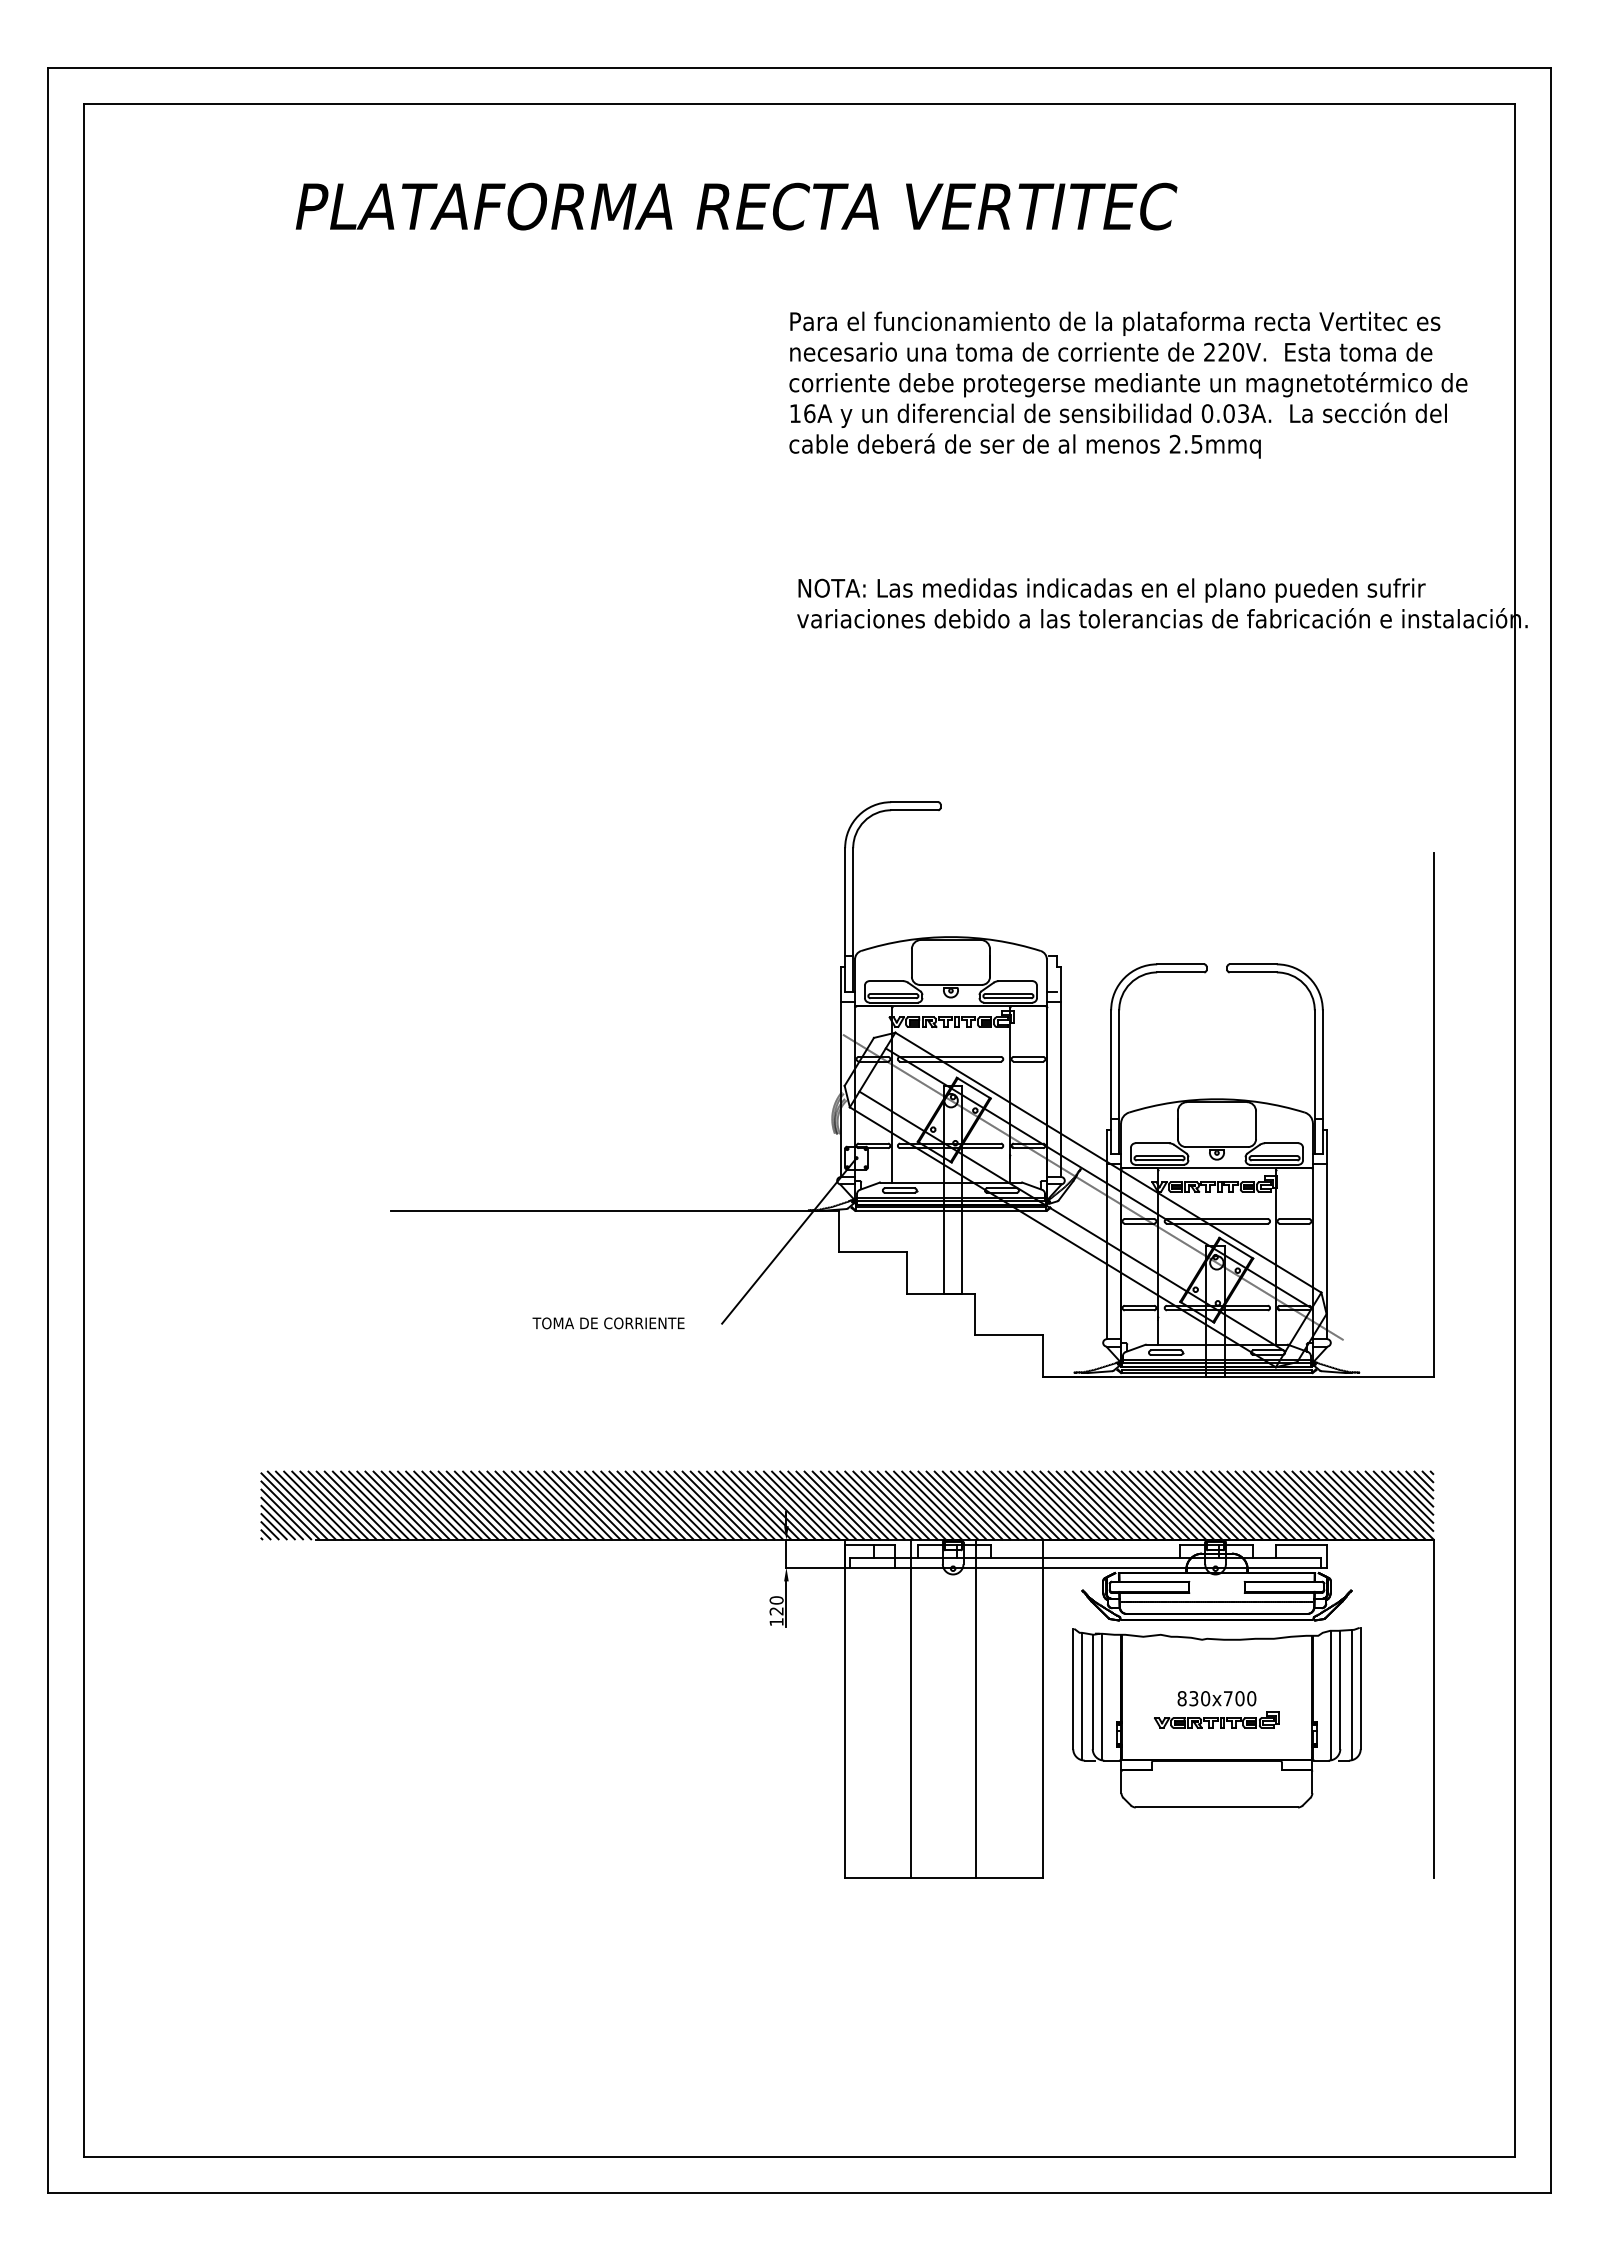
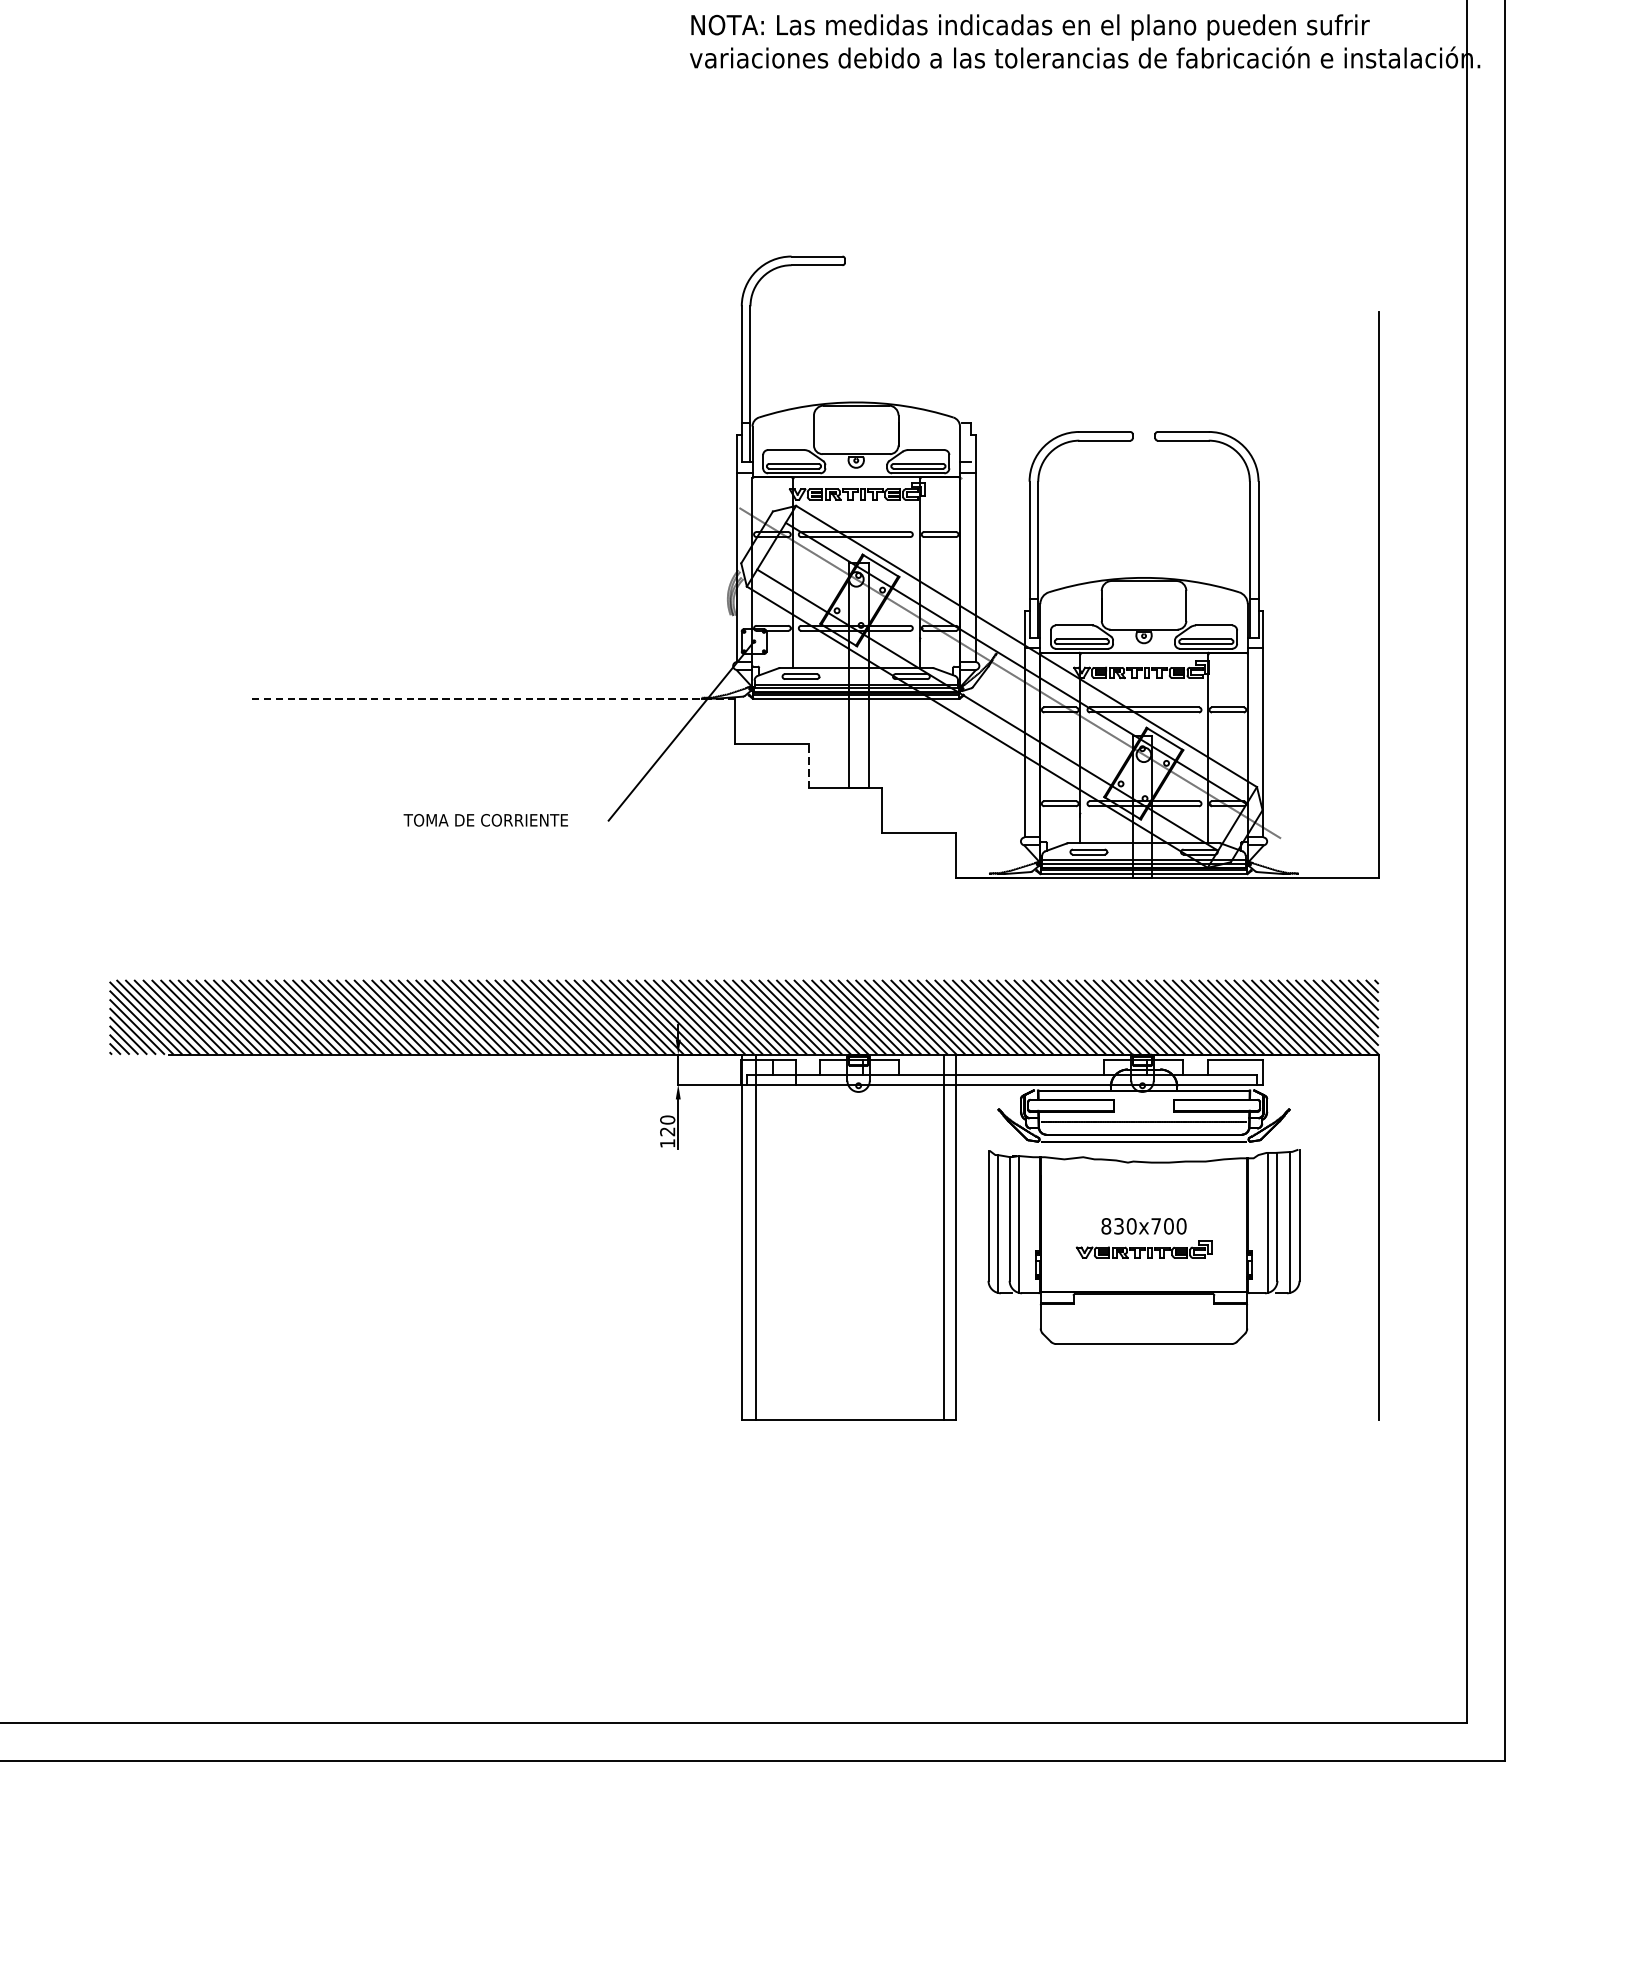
line: (614, 1211) -> (492, 699), solid -> dashed
line: (907, 1273) -> (809, 766), solid -> dashed
line: (910, 1708) -> (756, 1236), moved
line: (976, 1708) -> (944, 1236), moved

